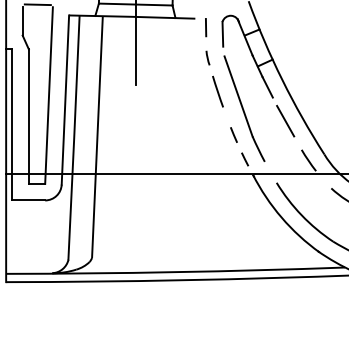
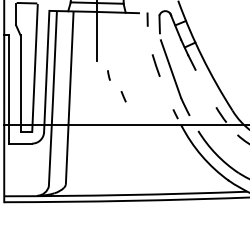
arc: (207, 58) -> (108, 75), moved
line: (285, 120) -> (204, 86), removed
arc: (233, 134) -> (123, 96), moved

